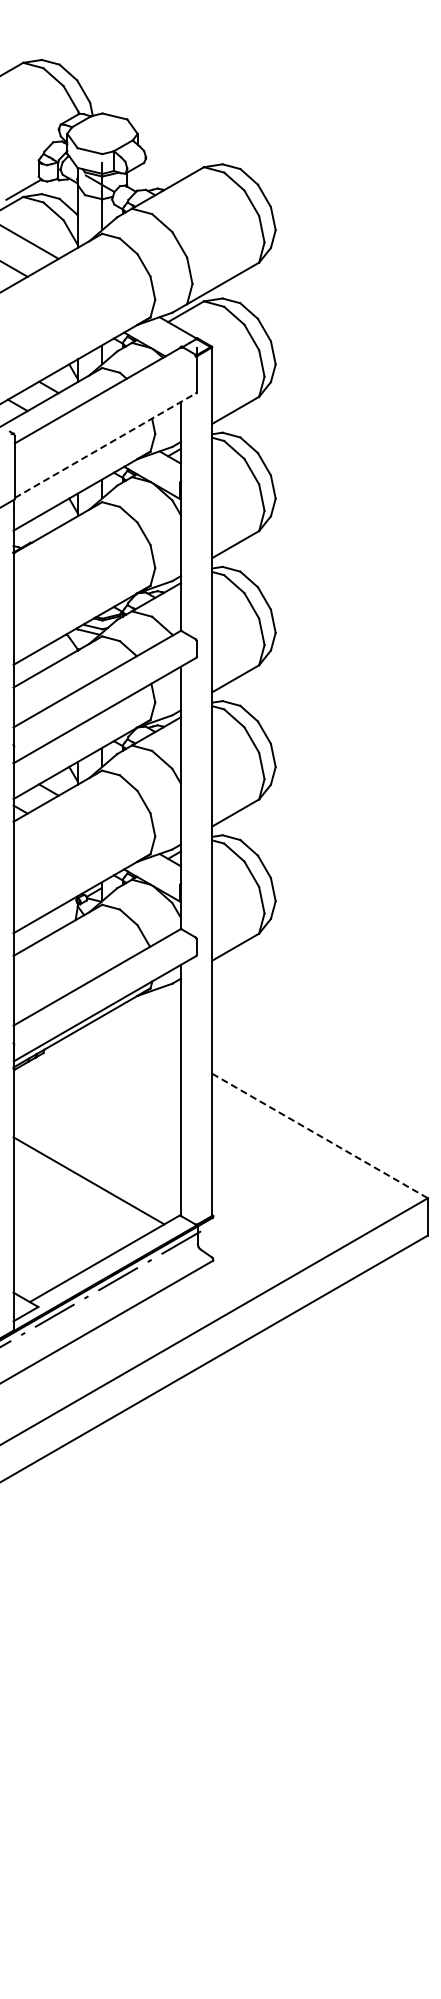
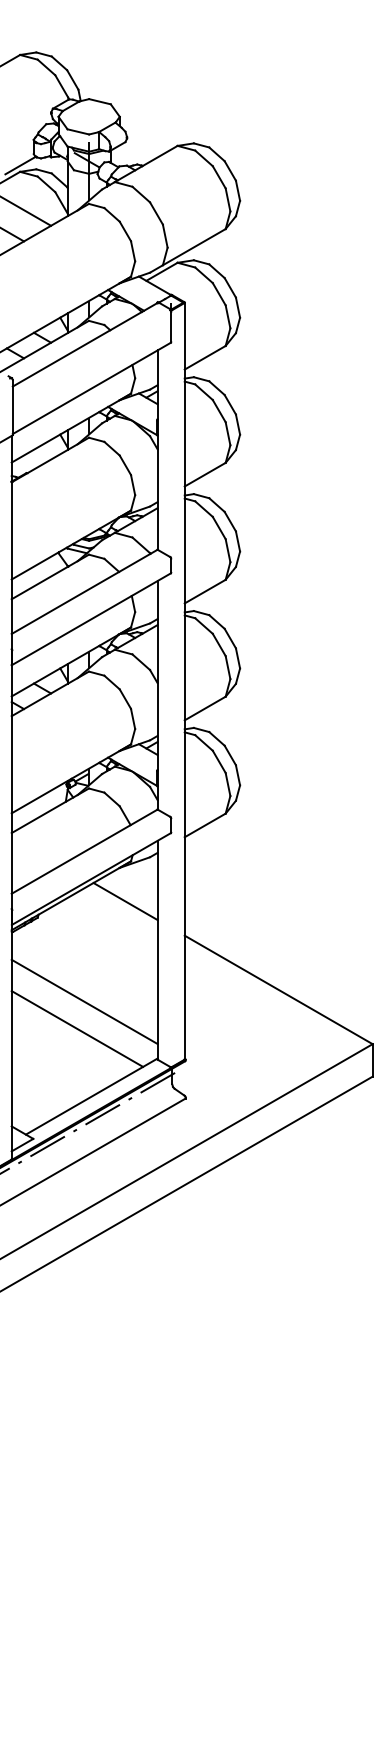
line: (105, 445) -> (91, 388), dashed -> solid
line: (144, 1034) -> (125, 901), added
line: (320, 1135) -> (279, 989), dashed -> solid
line: (97, 1149) -> (84, 1001), added

